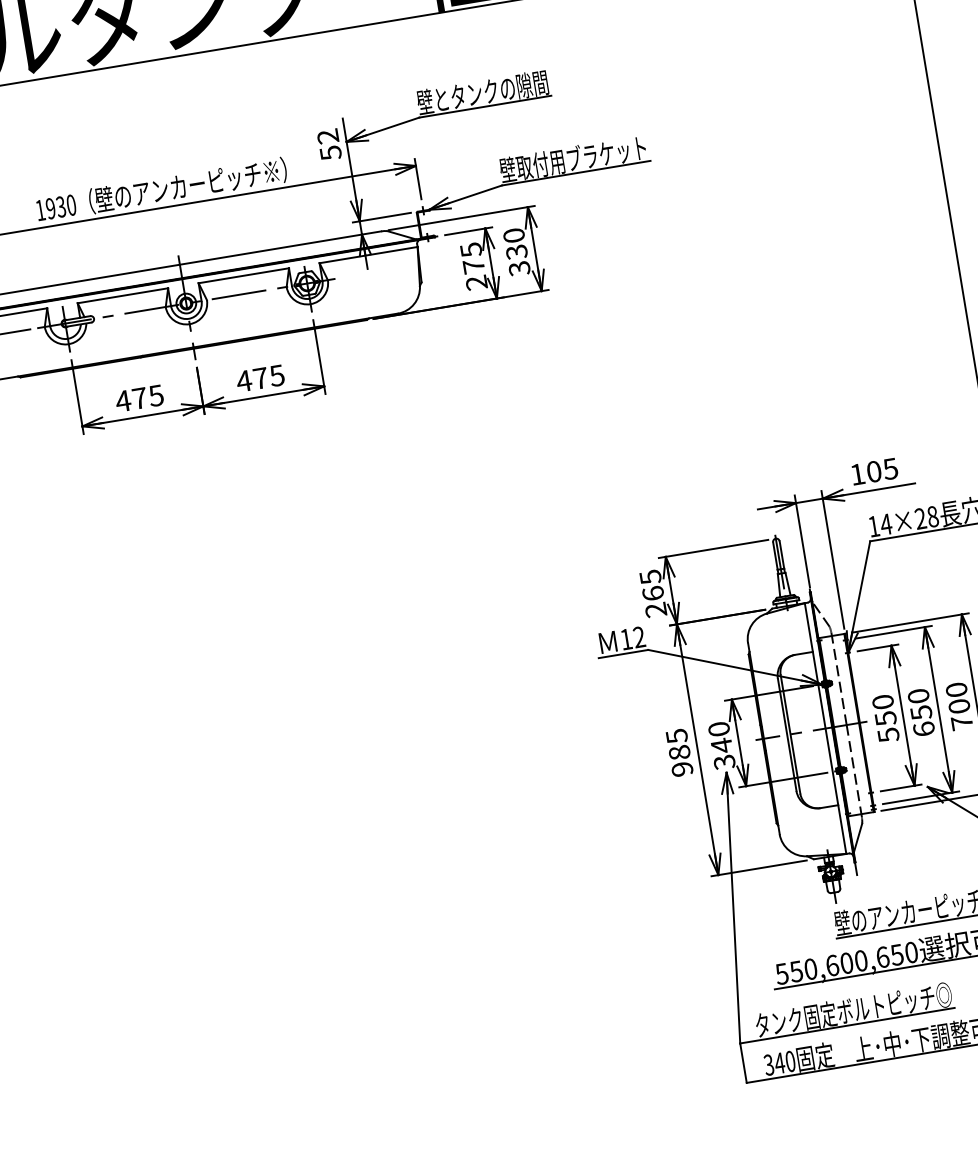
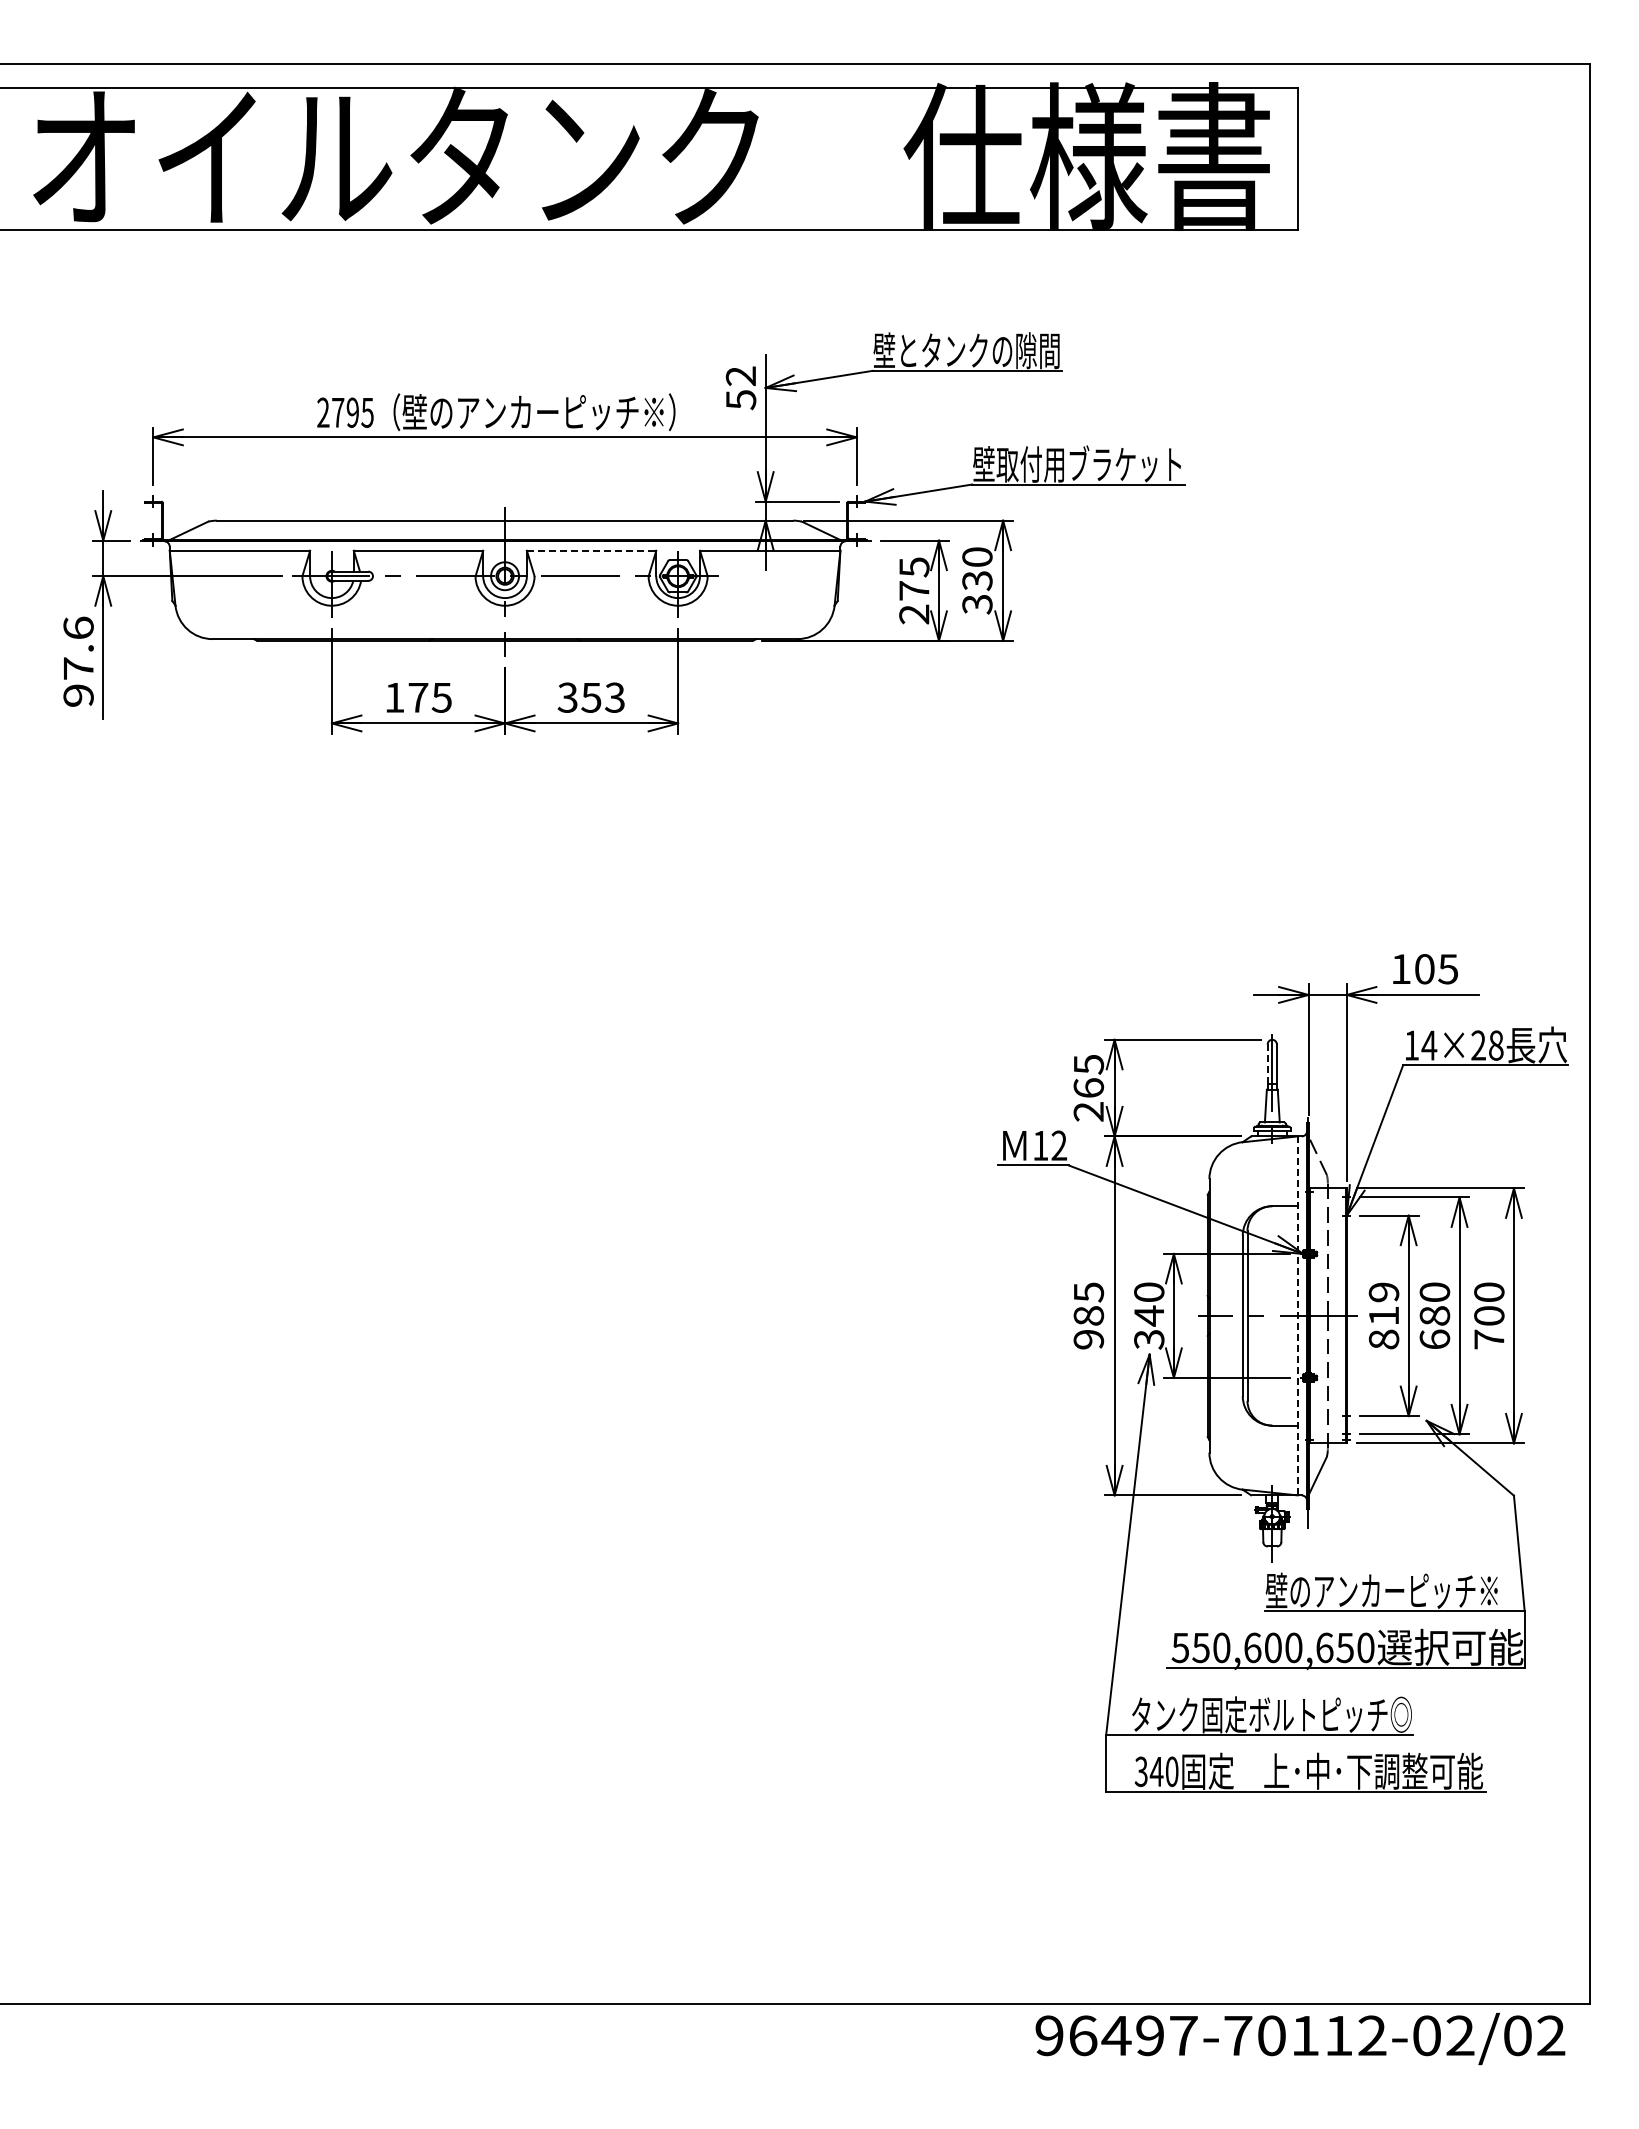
text: (55, 207) -> (345, 412), 1930 -> 2795
line: (243, 275) -> (591, 550), solid -> dashed
text: (260, 378) -> (590, 697), 475 -> 353
text: (123, 401) -> (394, 697), 475 -> 175
line: (775, 556) -> (1267, 1064), solid -> dashed
text: (921, 713) -> (1434, 1316), 650 -> 680
text: (885, 718) -> (1383, 1315), 550 -> 819
line: (825, 728) -> (1297, 1316), solid -> dashed

